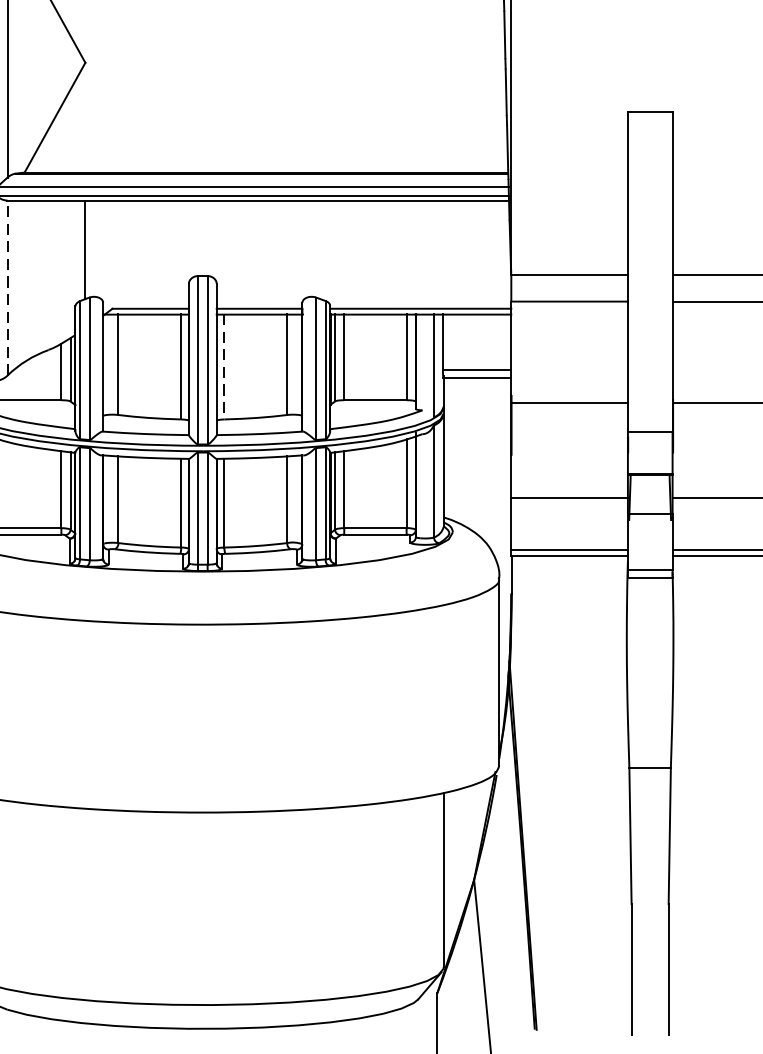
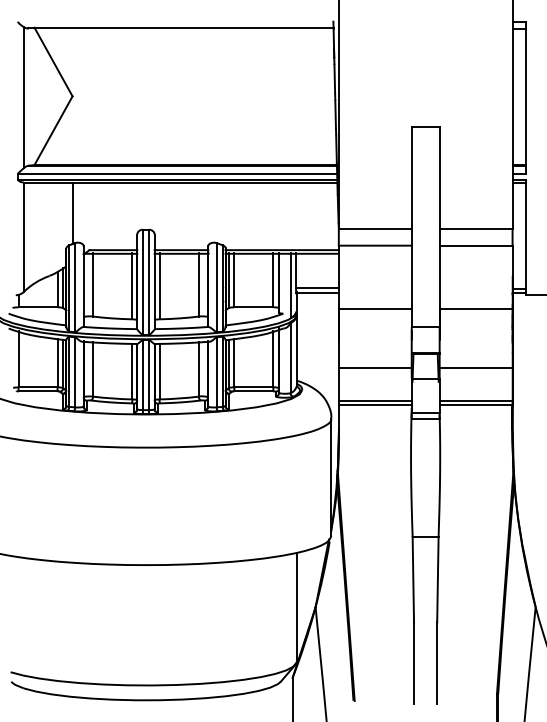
line: (6, 288) -> (23, 237), dashed -> solid
line: (224, 366) -> (159, 286), dashed -> solid

